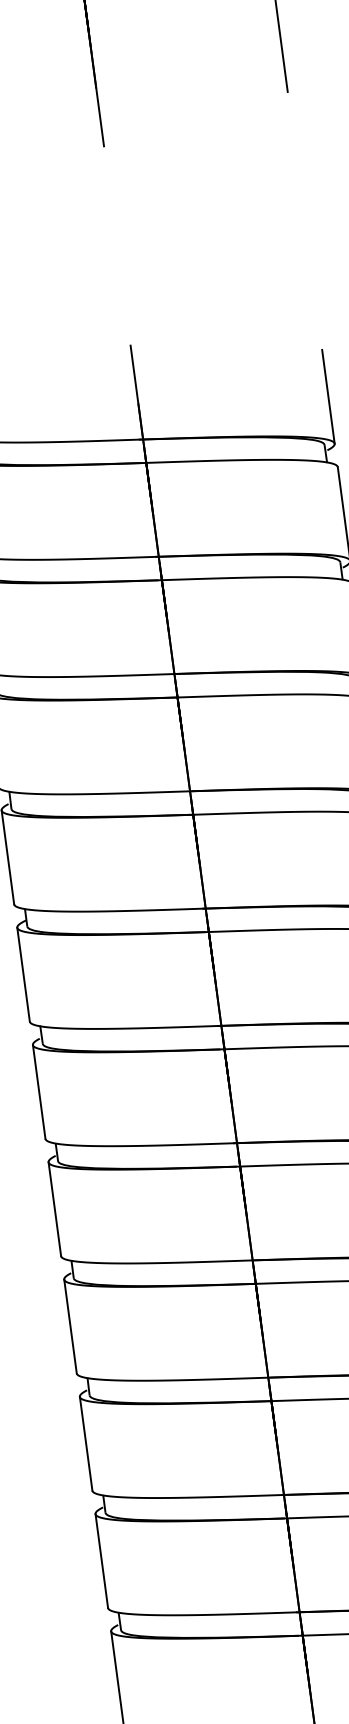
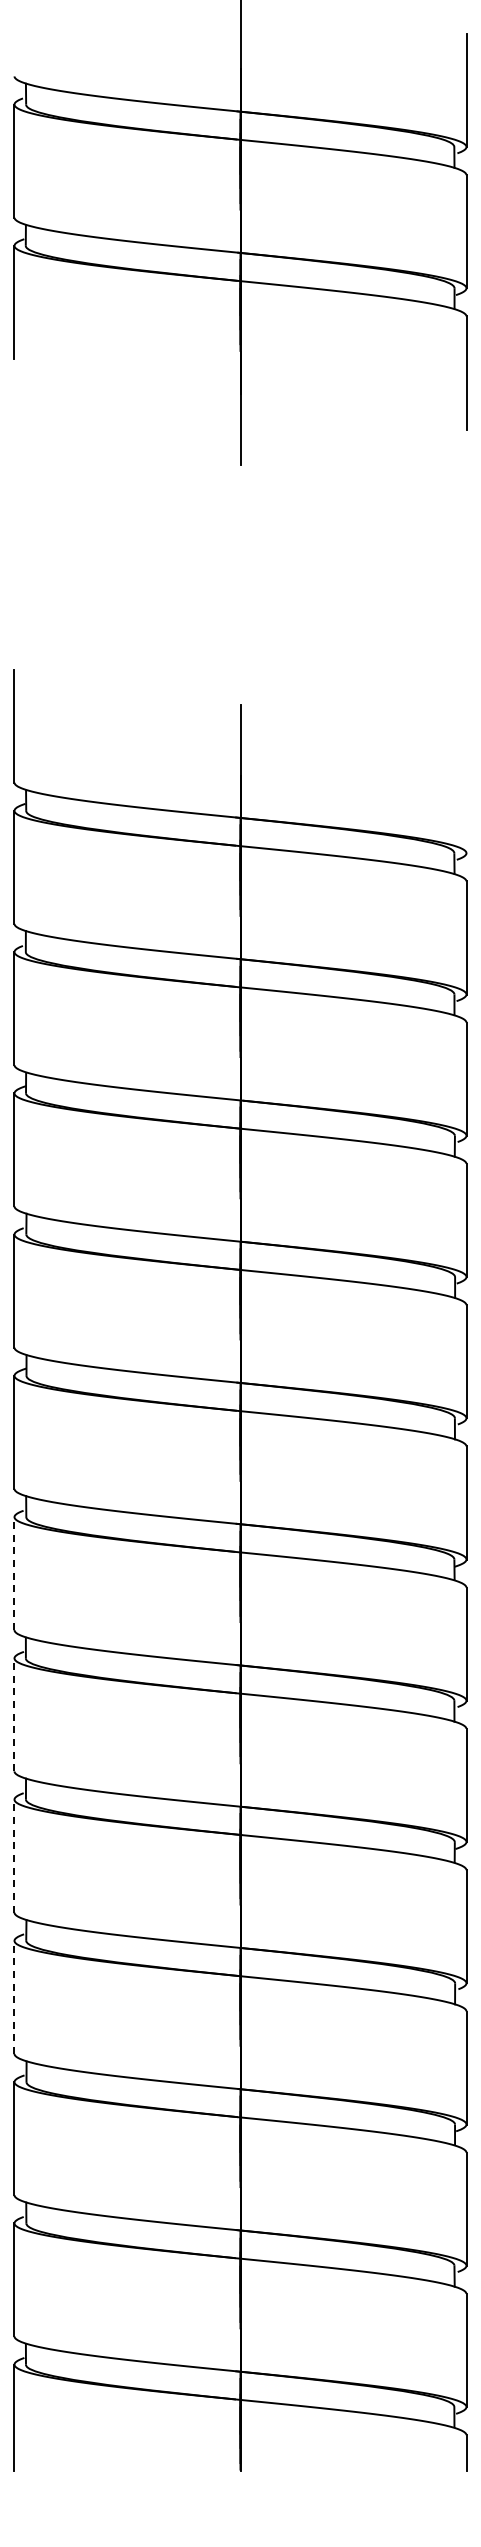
line: (328, 396) -> (466, 796), removed
line: (39, 1091) -> (14, 1573), solid -> dashed
line: (54, 1208) -> (14, 1714), solid -> dashed
line: (70, 1325) -> (14, 1855), solid -> dashed
line: (86, 1443) -> (14, 1997), solid -> dashed

